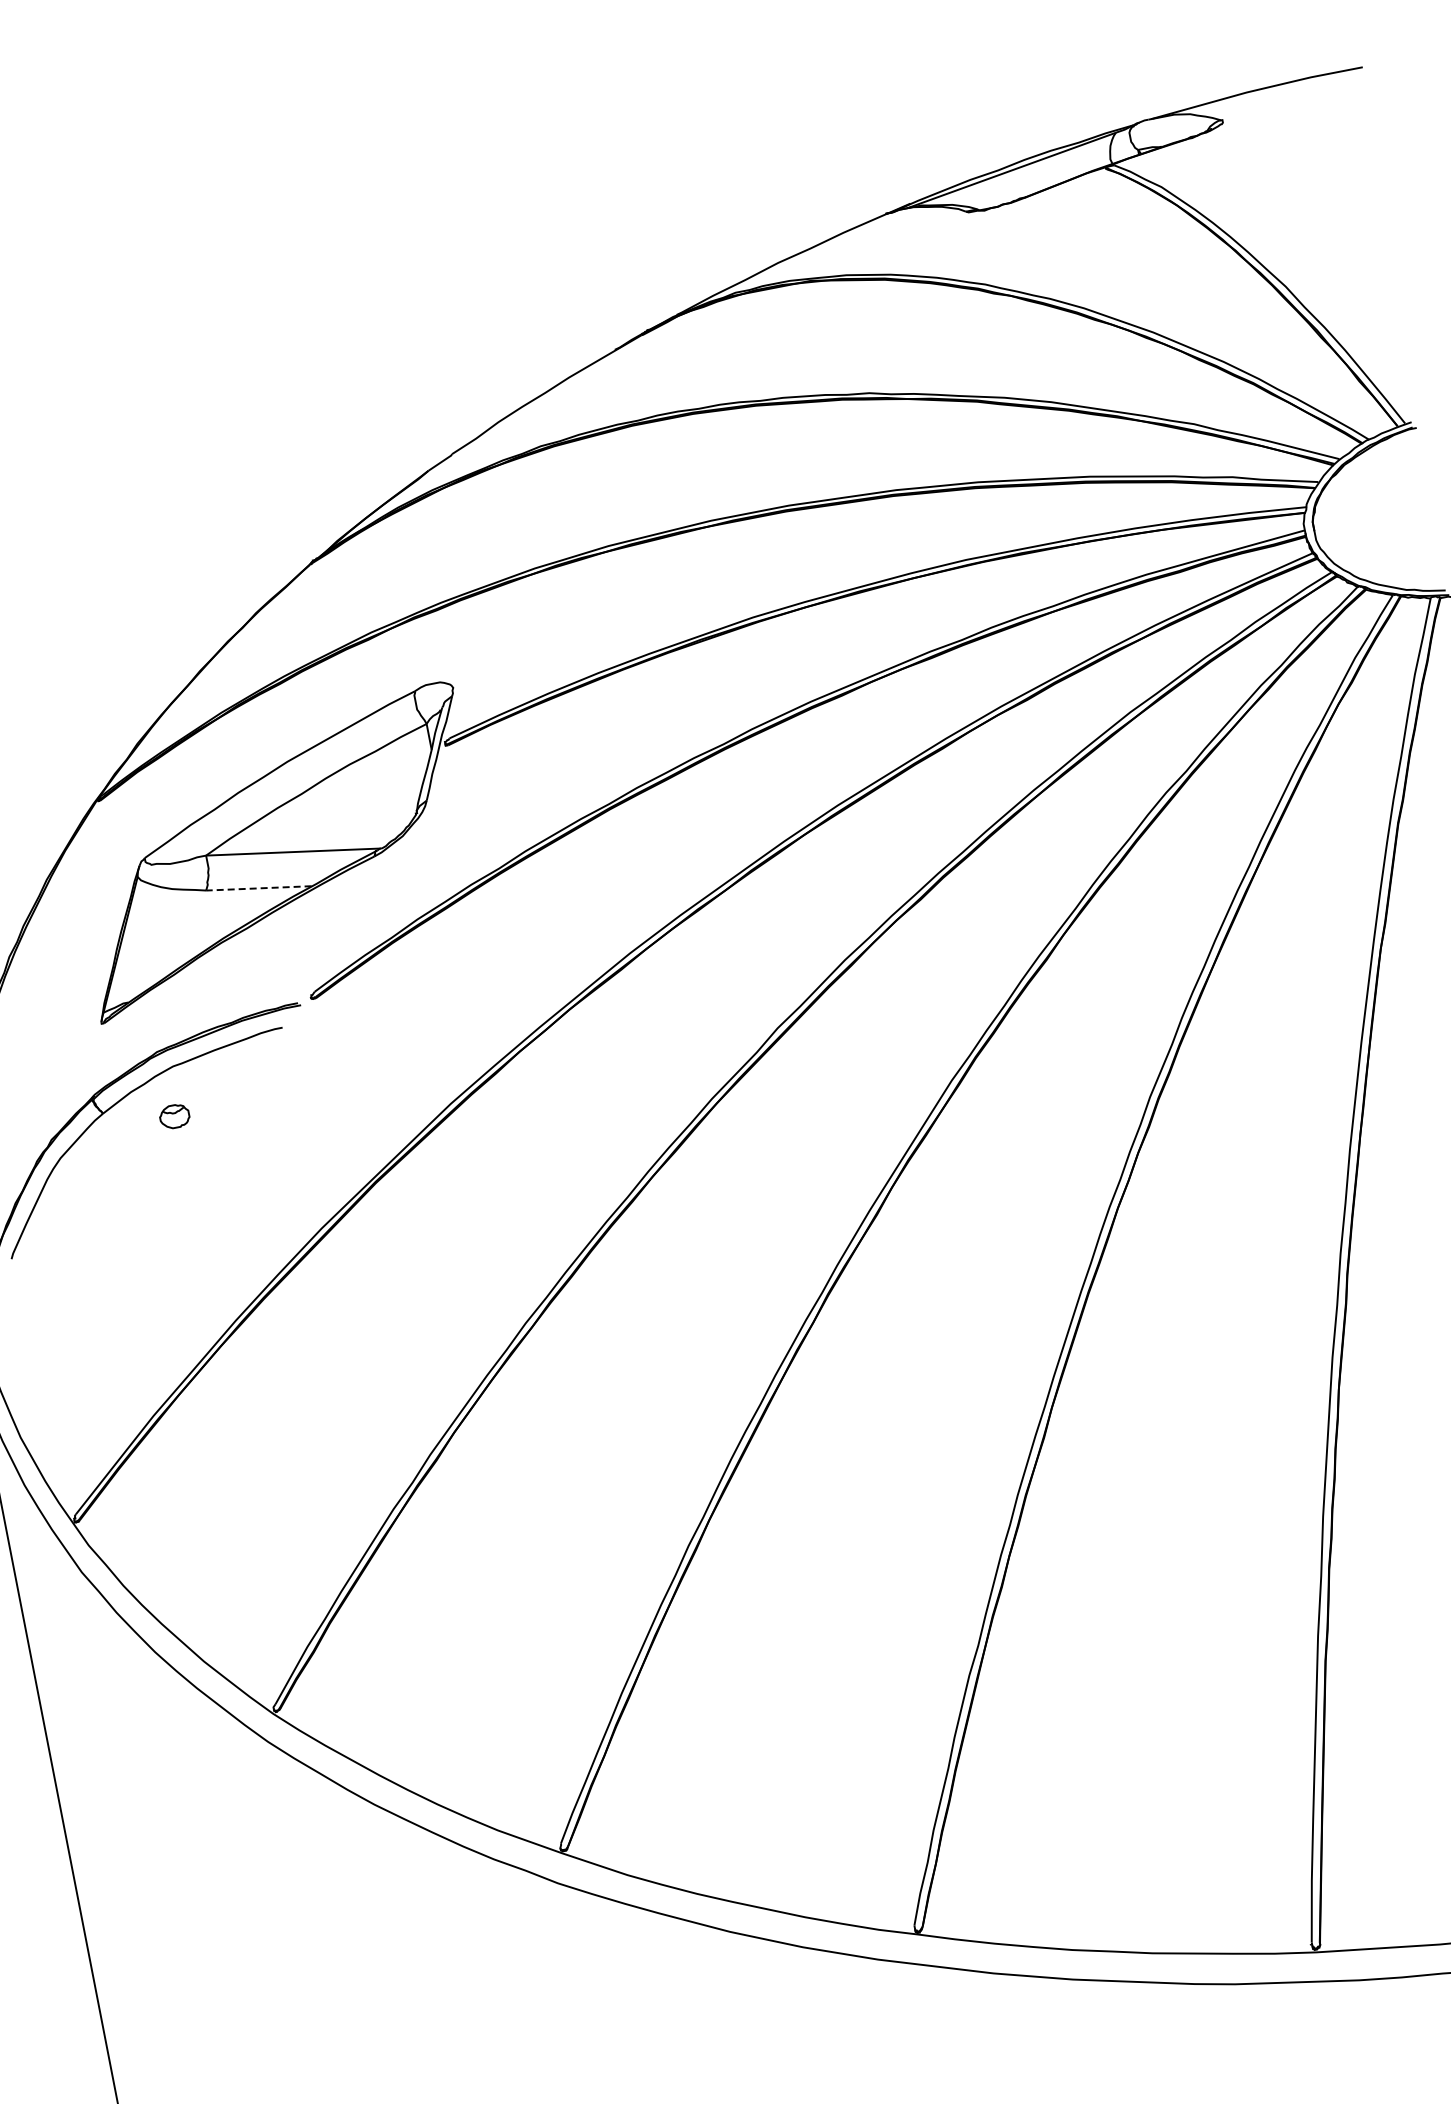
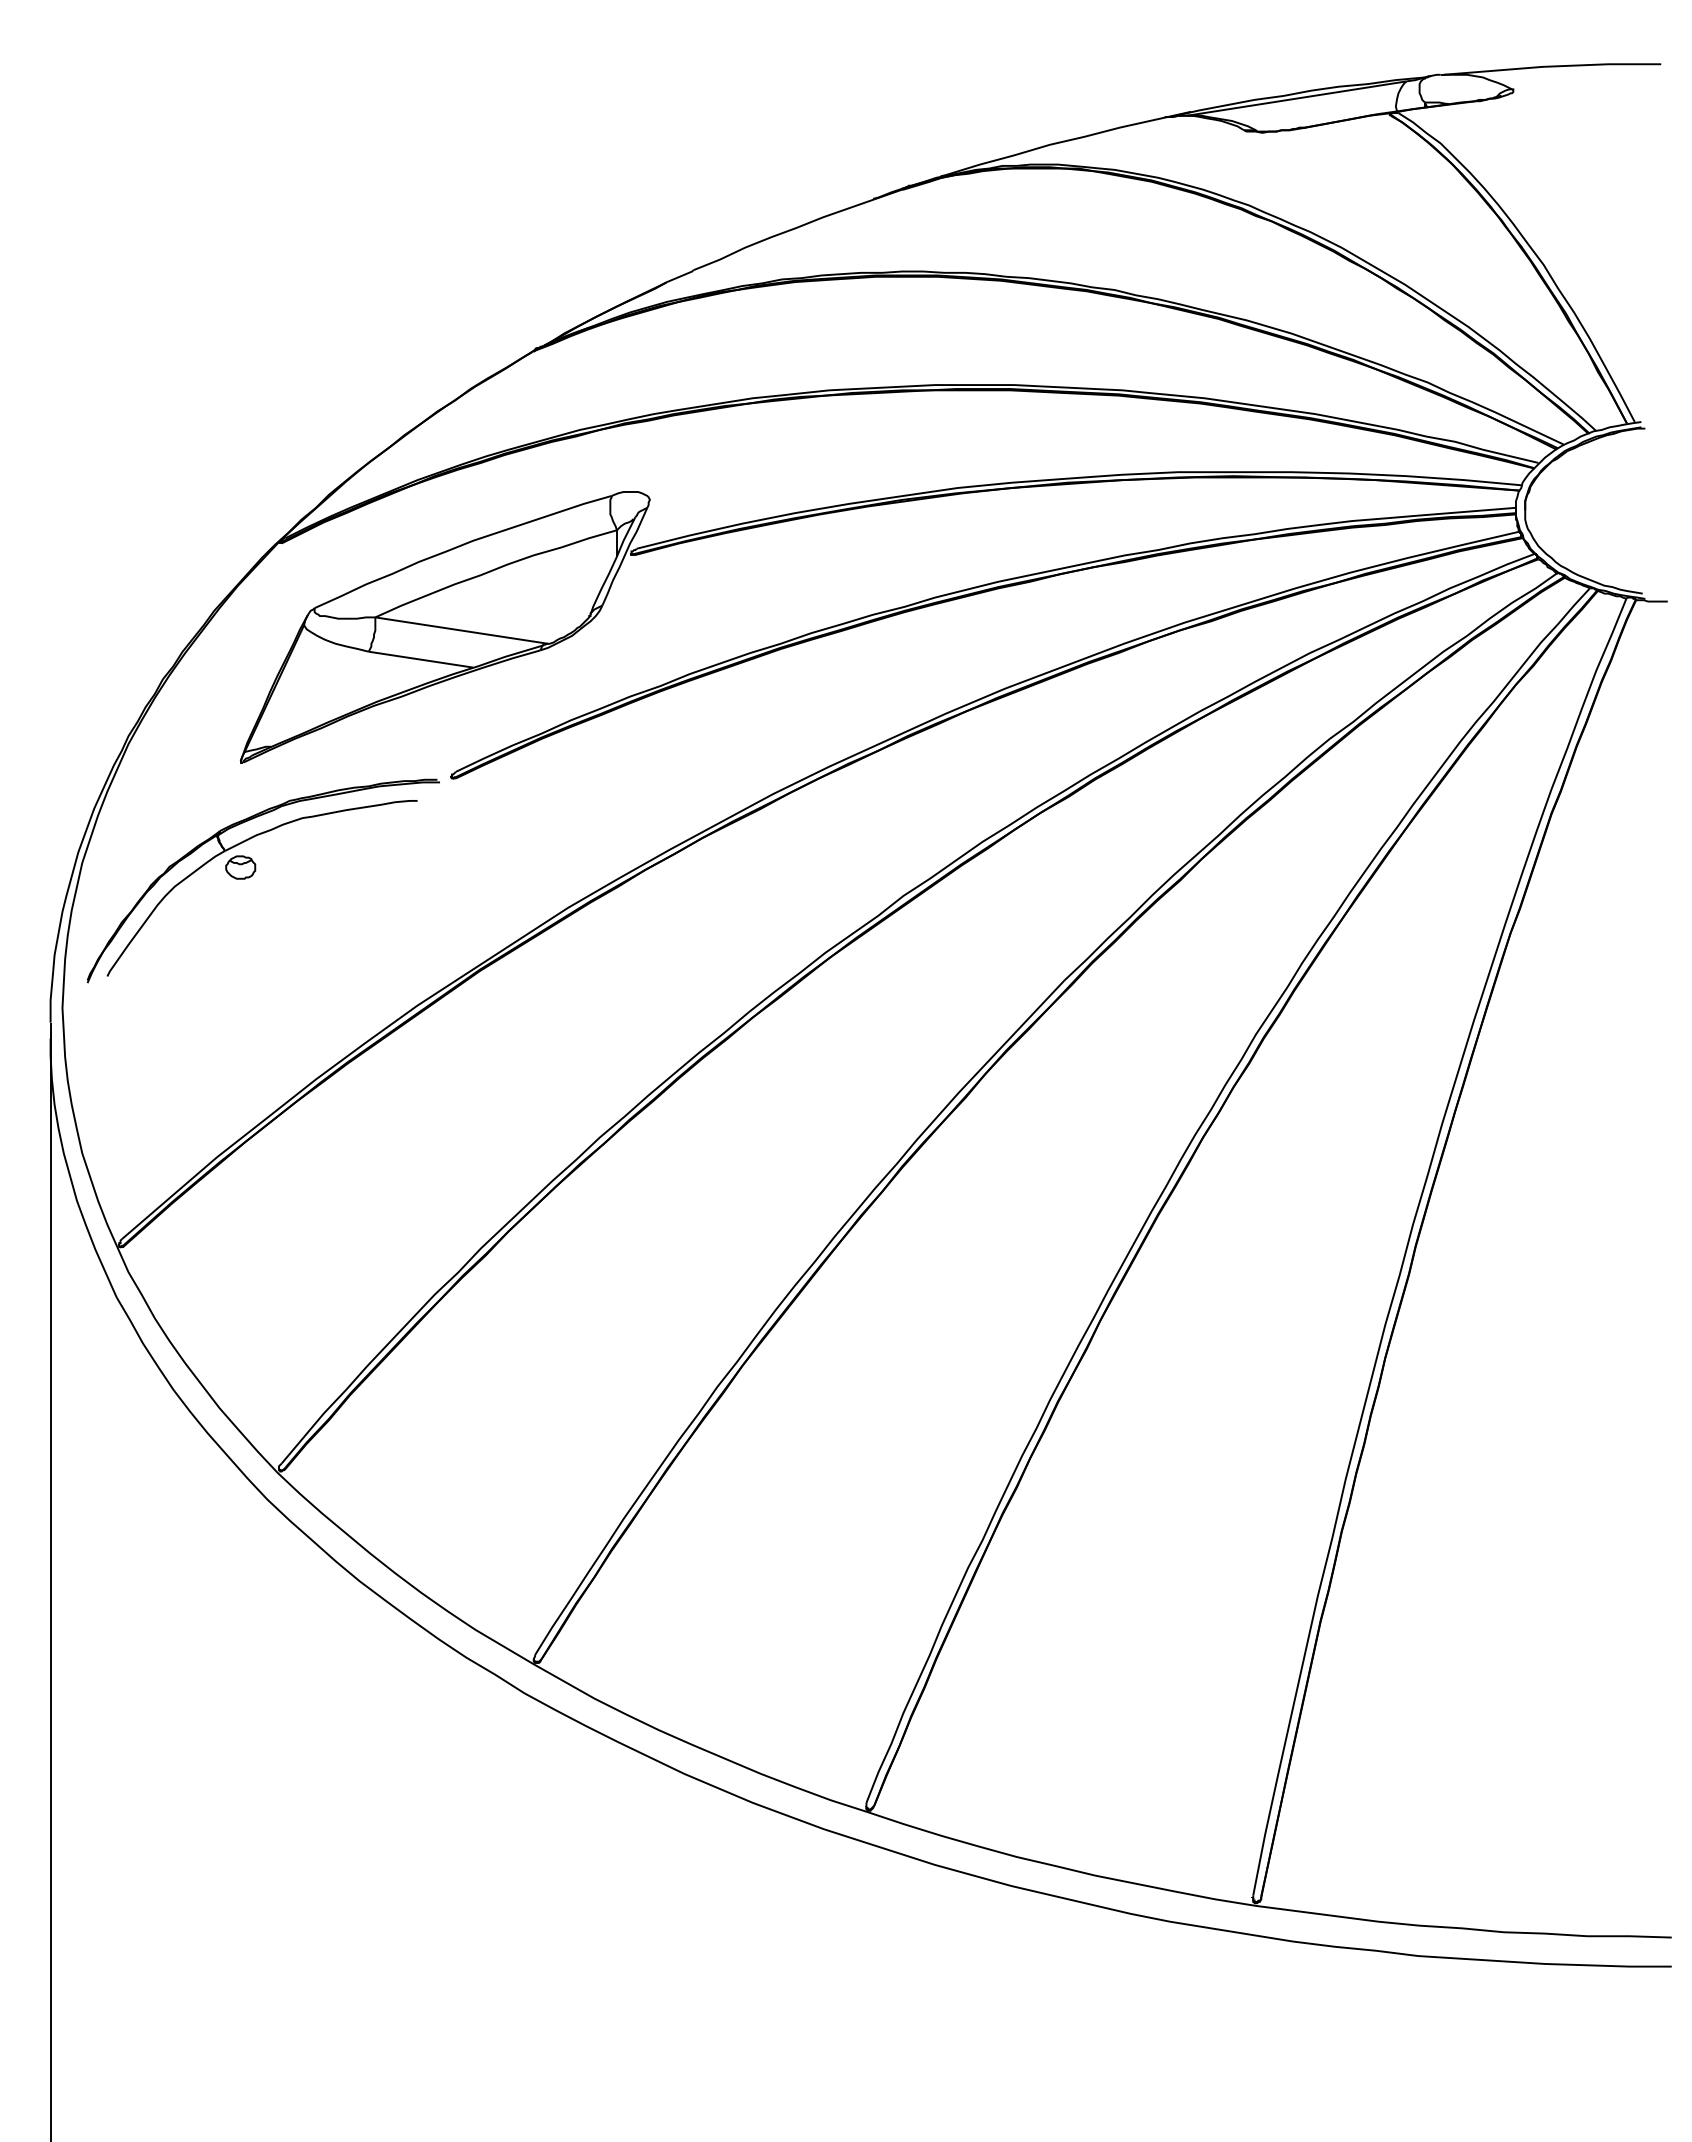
line: (258, 888) -> (420, 659), dashed -> solid
part: (174, 1116) -> (240, 867), moved

